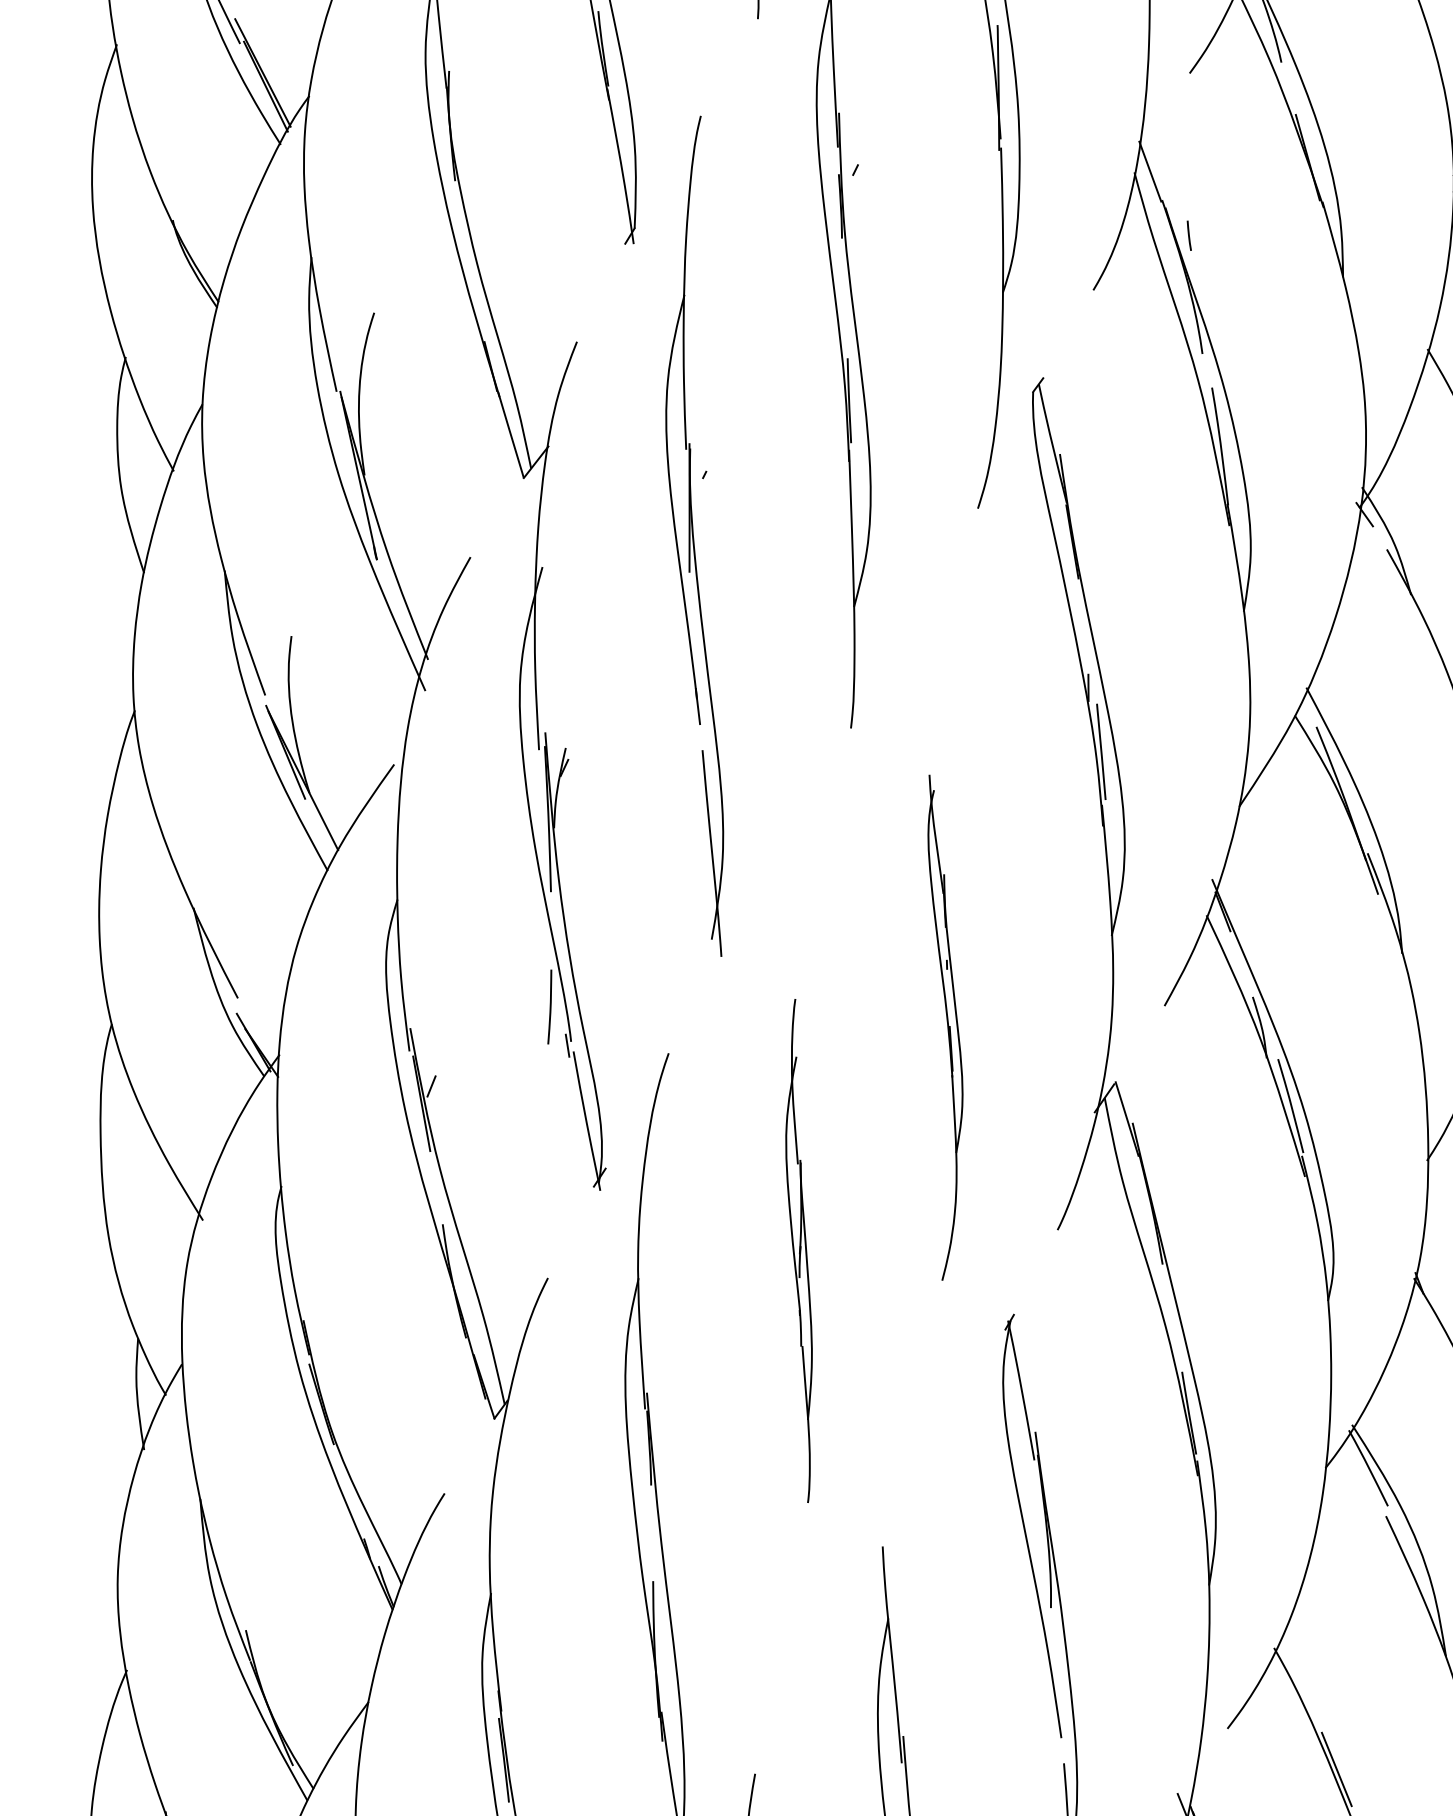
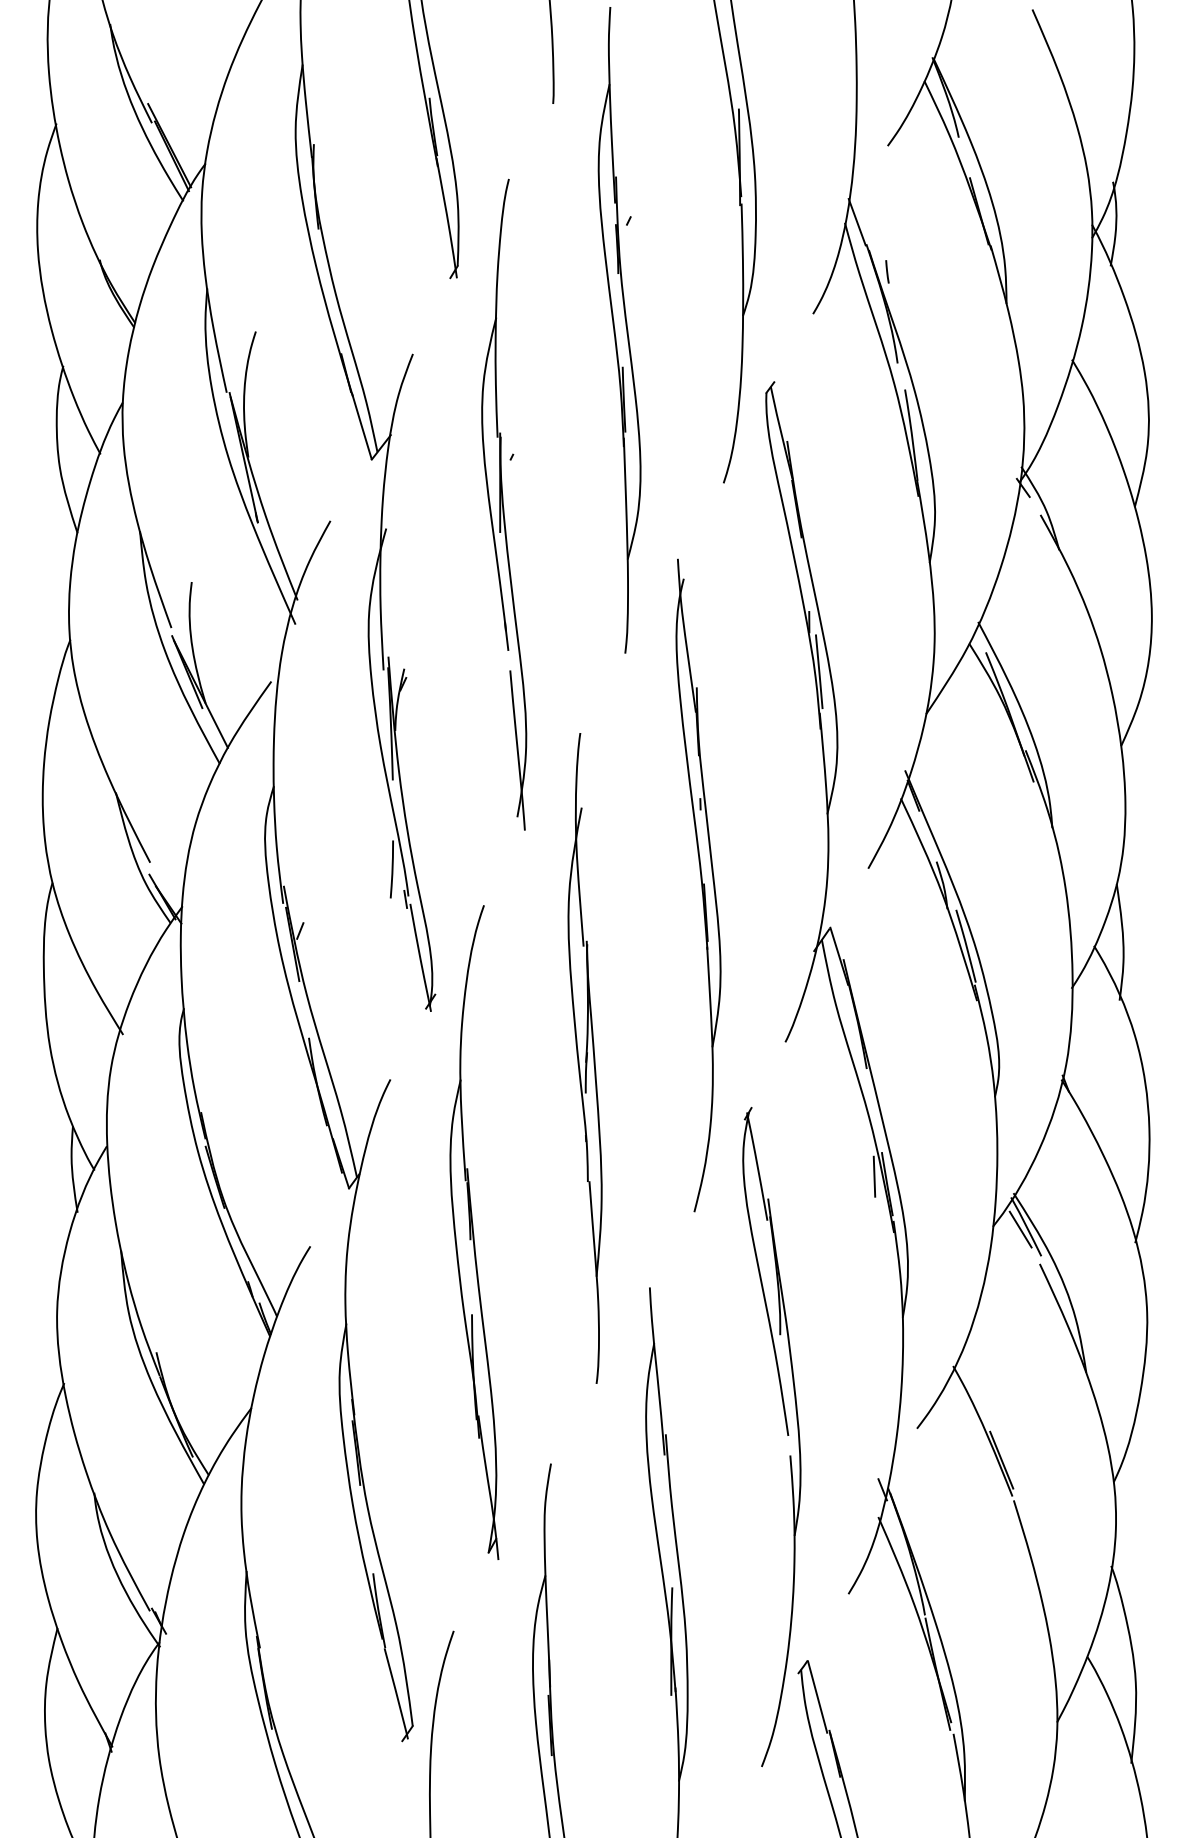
part: (945, 1027) -> (698, 885), size x1.67
part: (798, 1251) -> (584, 1058), size x1.67
line: (1172, 1403) -> (874, 1176), added
line: (1361, 1471) -> (1020, 1229), added

